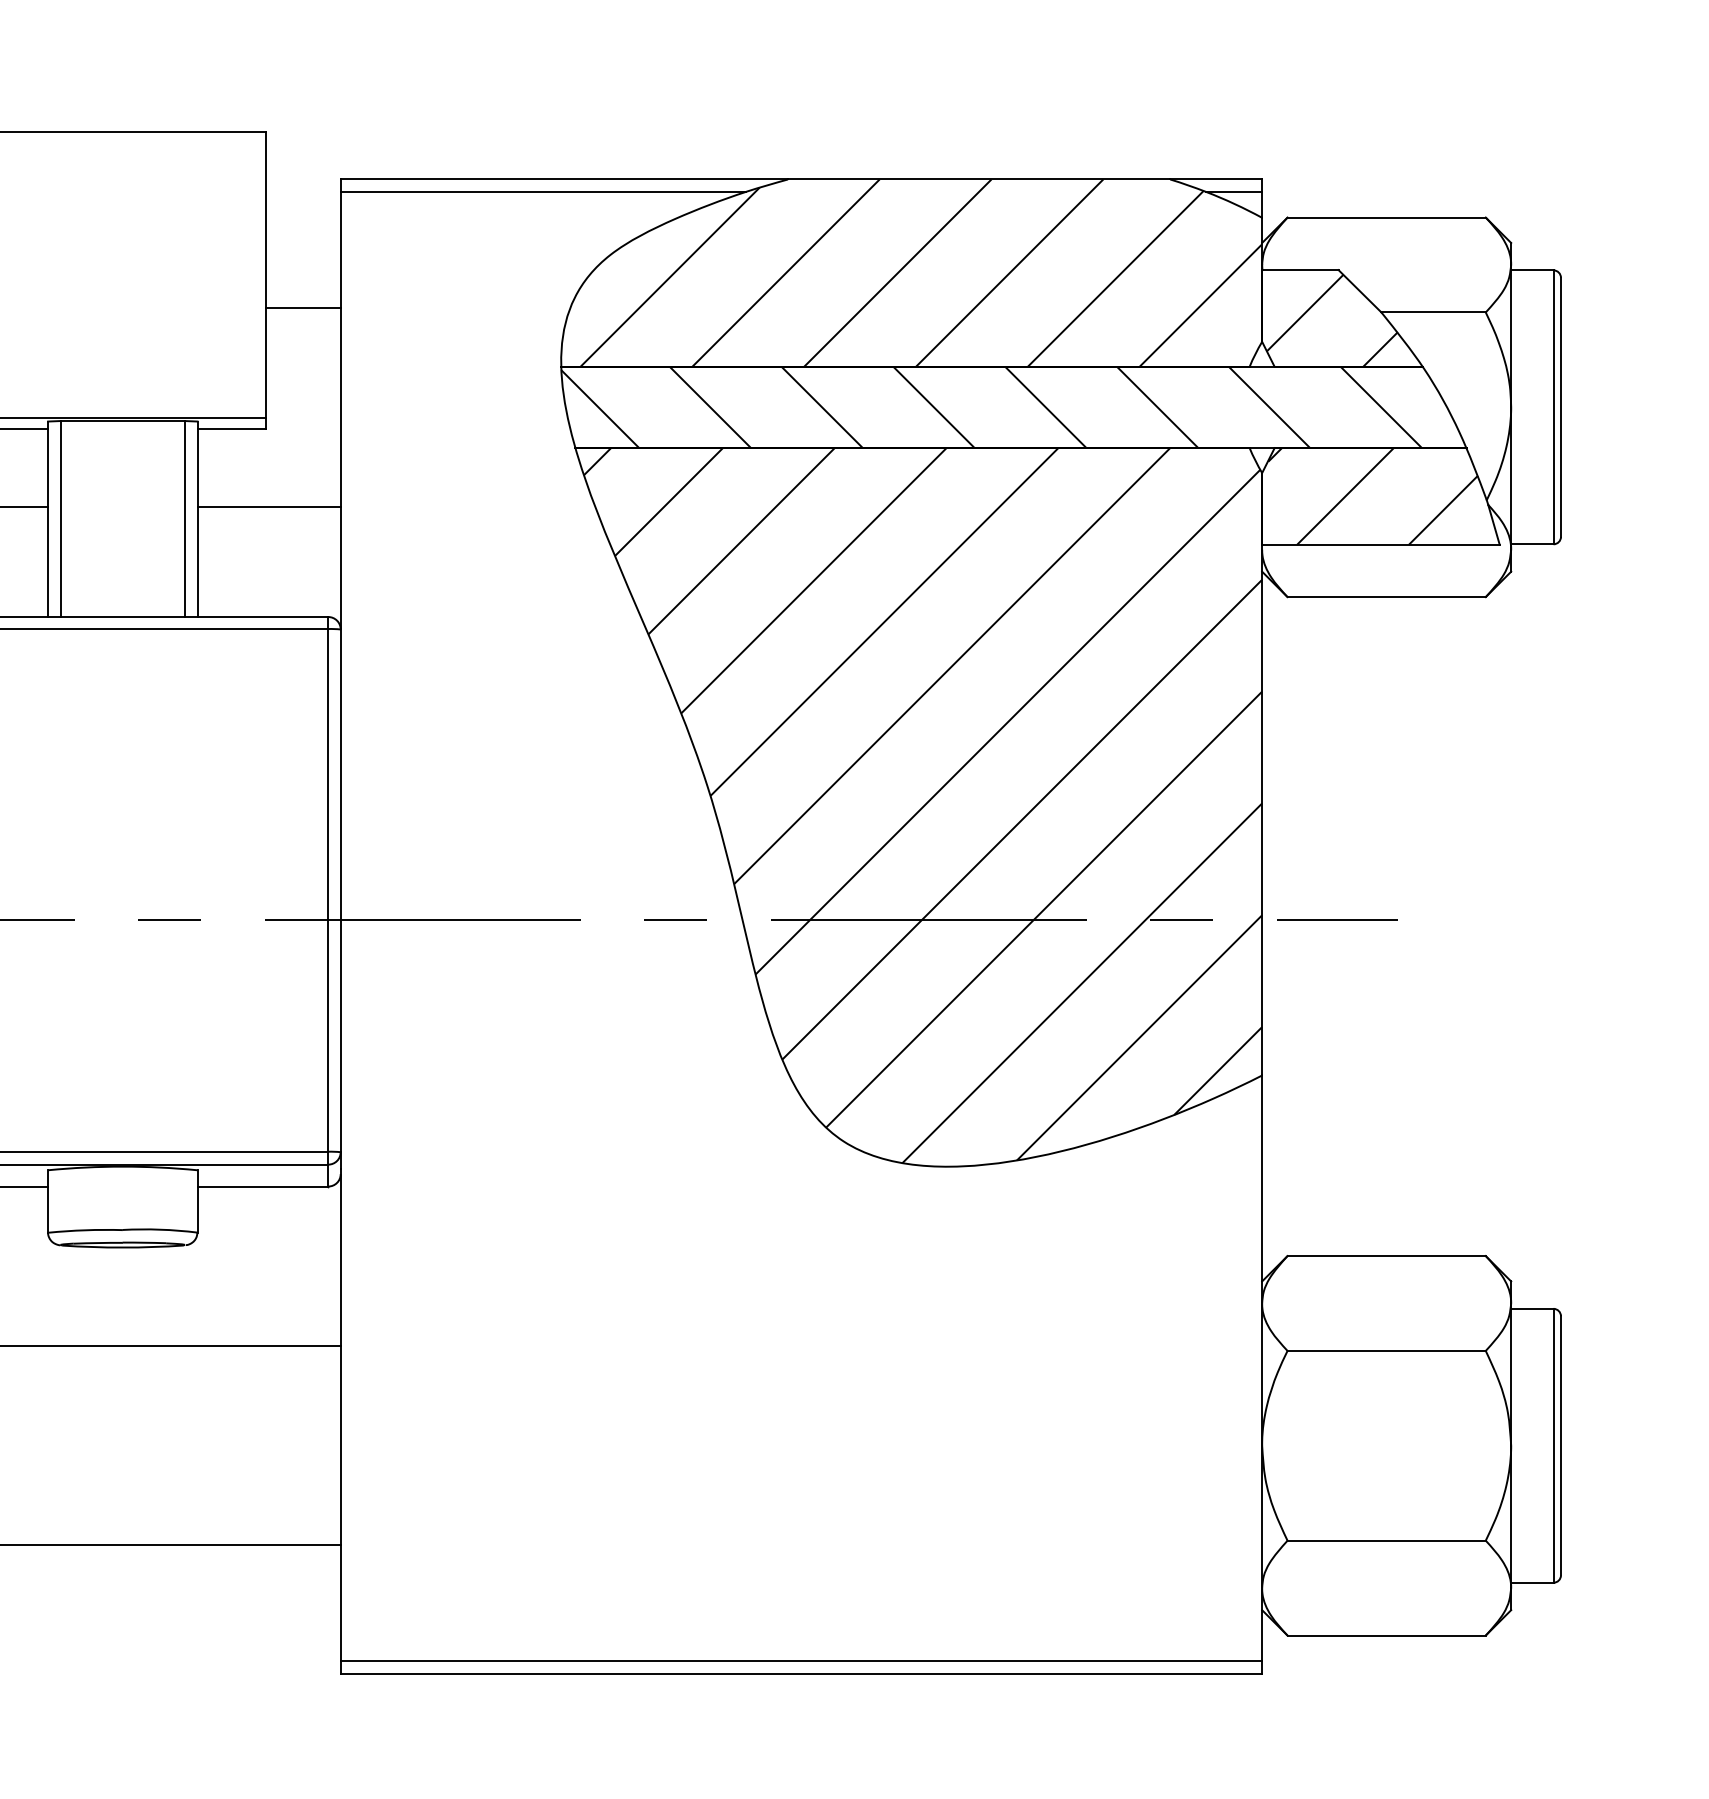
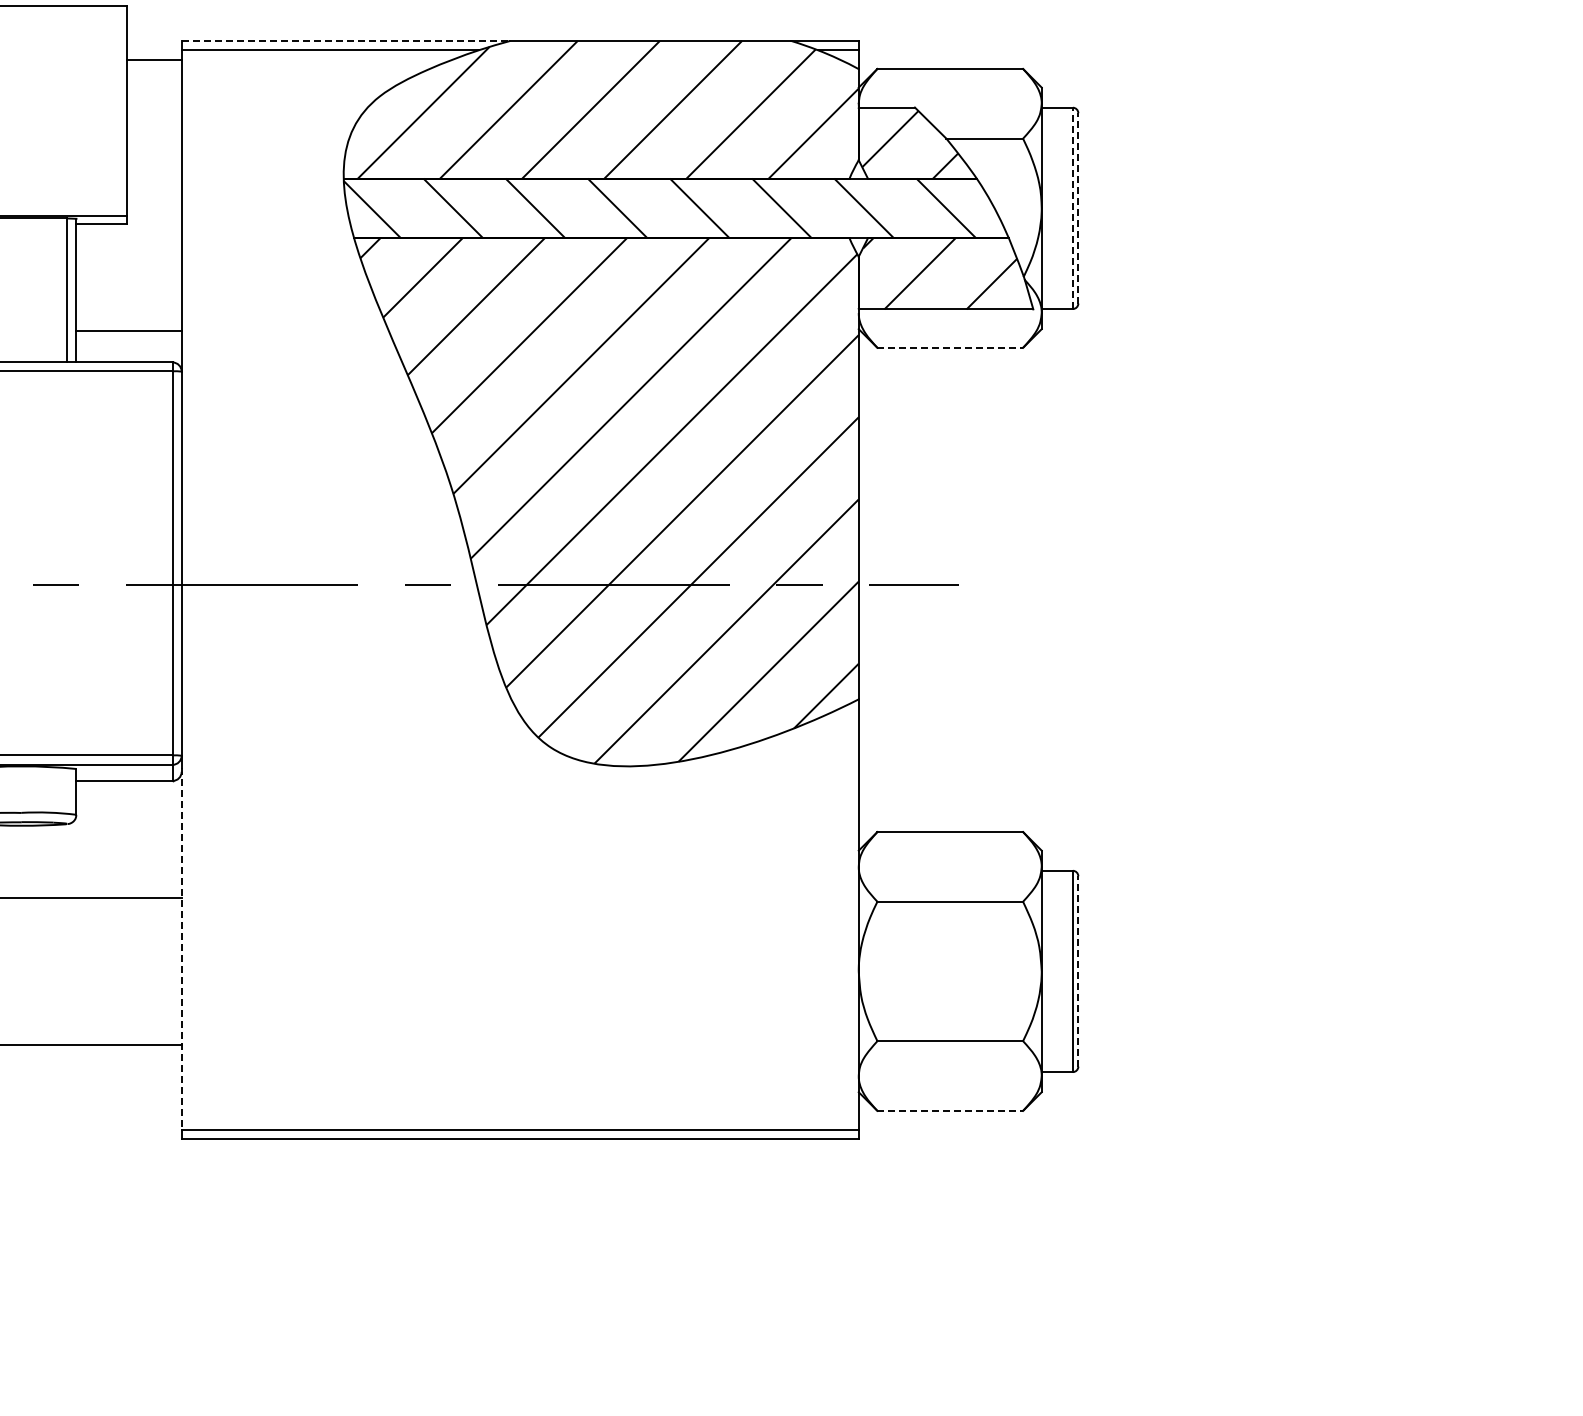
line: (565, 178) -> (346, 40), solid -> dashed
line: (302, 308) -> (153, 60), moved
line: (1561, 406) -> (1078, 207), solid -> dashed
line: (1553, 407) -> (1072, 208), solid -> dashed
line: (268, 506) -> (128, 330), moved
line: (1386, 596) -> (950, 347), solid -> dashed
line: (340, 1414) -> (181, 948), solid -> dashed
line: (1561, 1444) -> (1078, 970), solid -> dashed
line: (1386, 1635) -> (950, 1110), solid -> dashed

